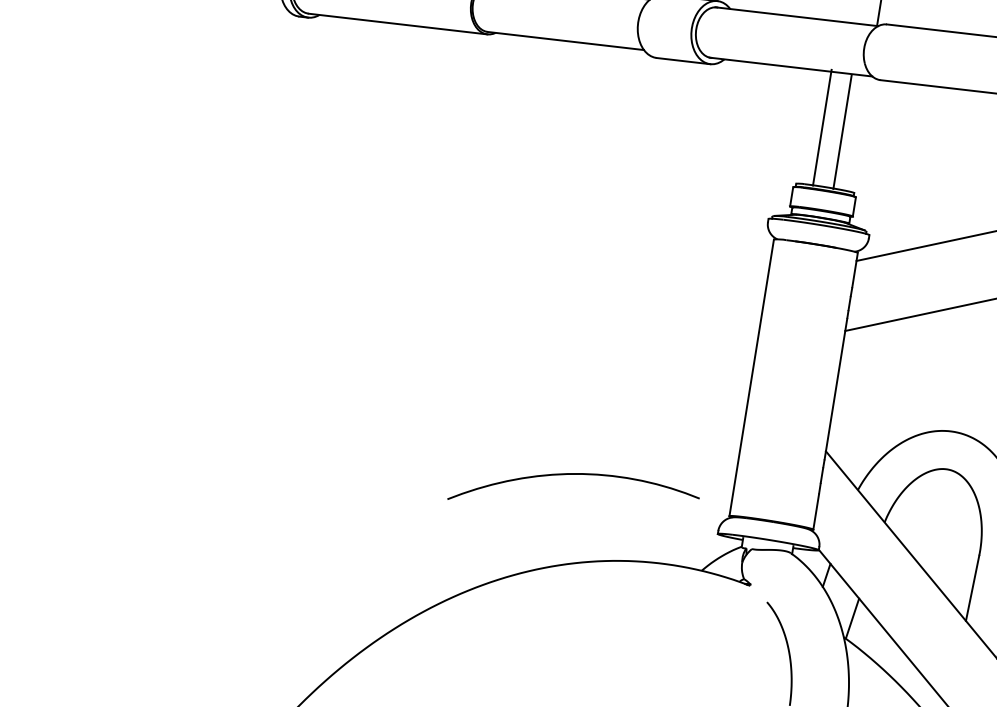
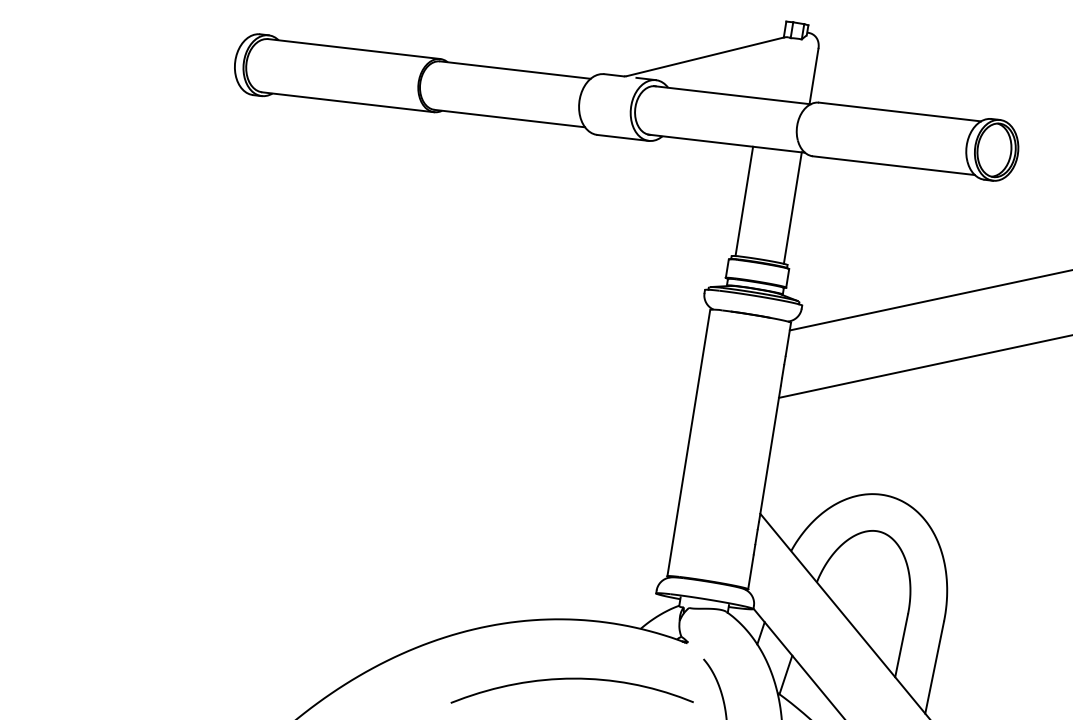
line: (821, 127) -> (792, 207), moved
line: (842, 132) -> (744, 201), moved
curve: (572, 474) -> (571, 679), moved

